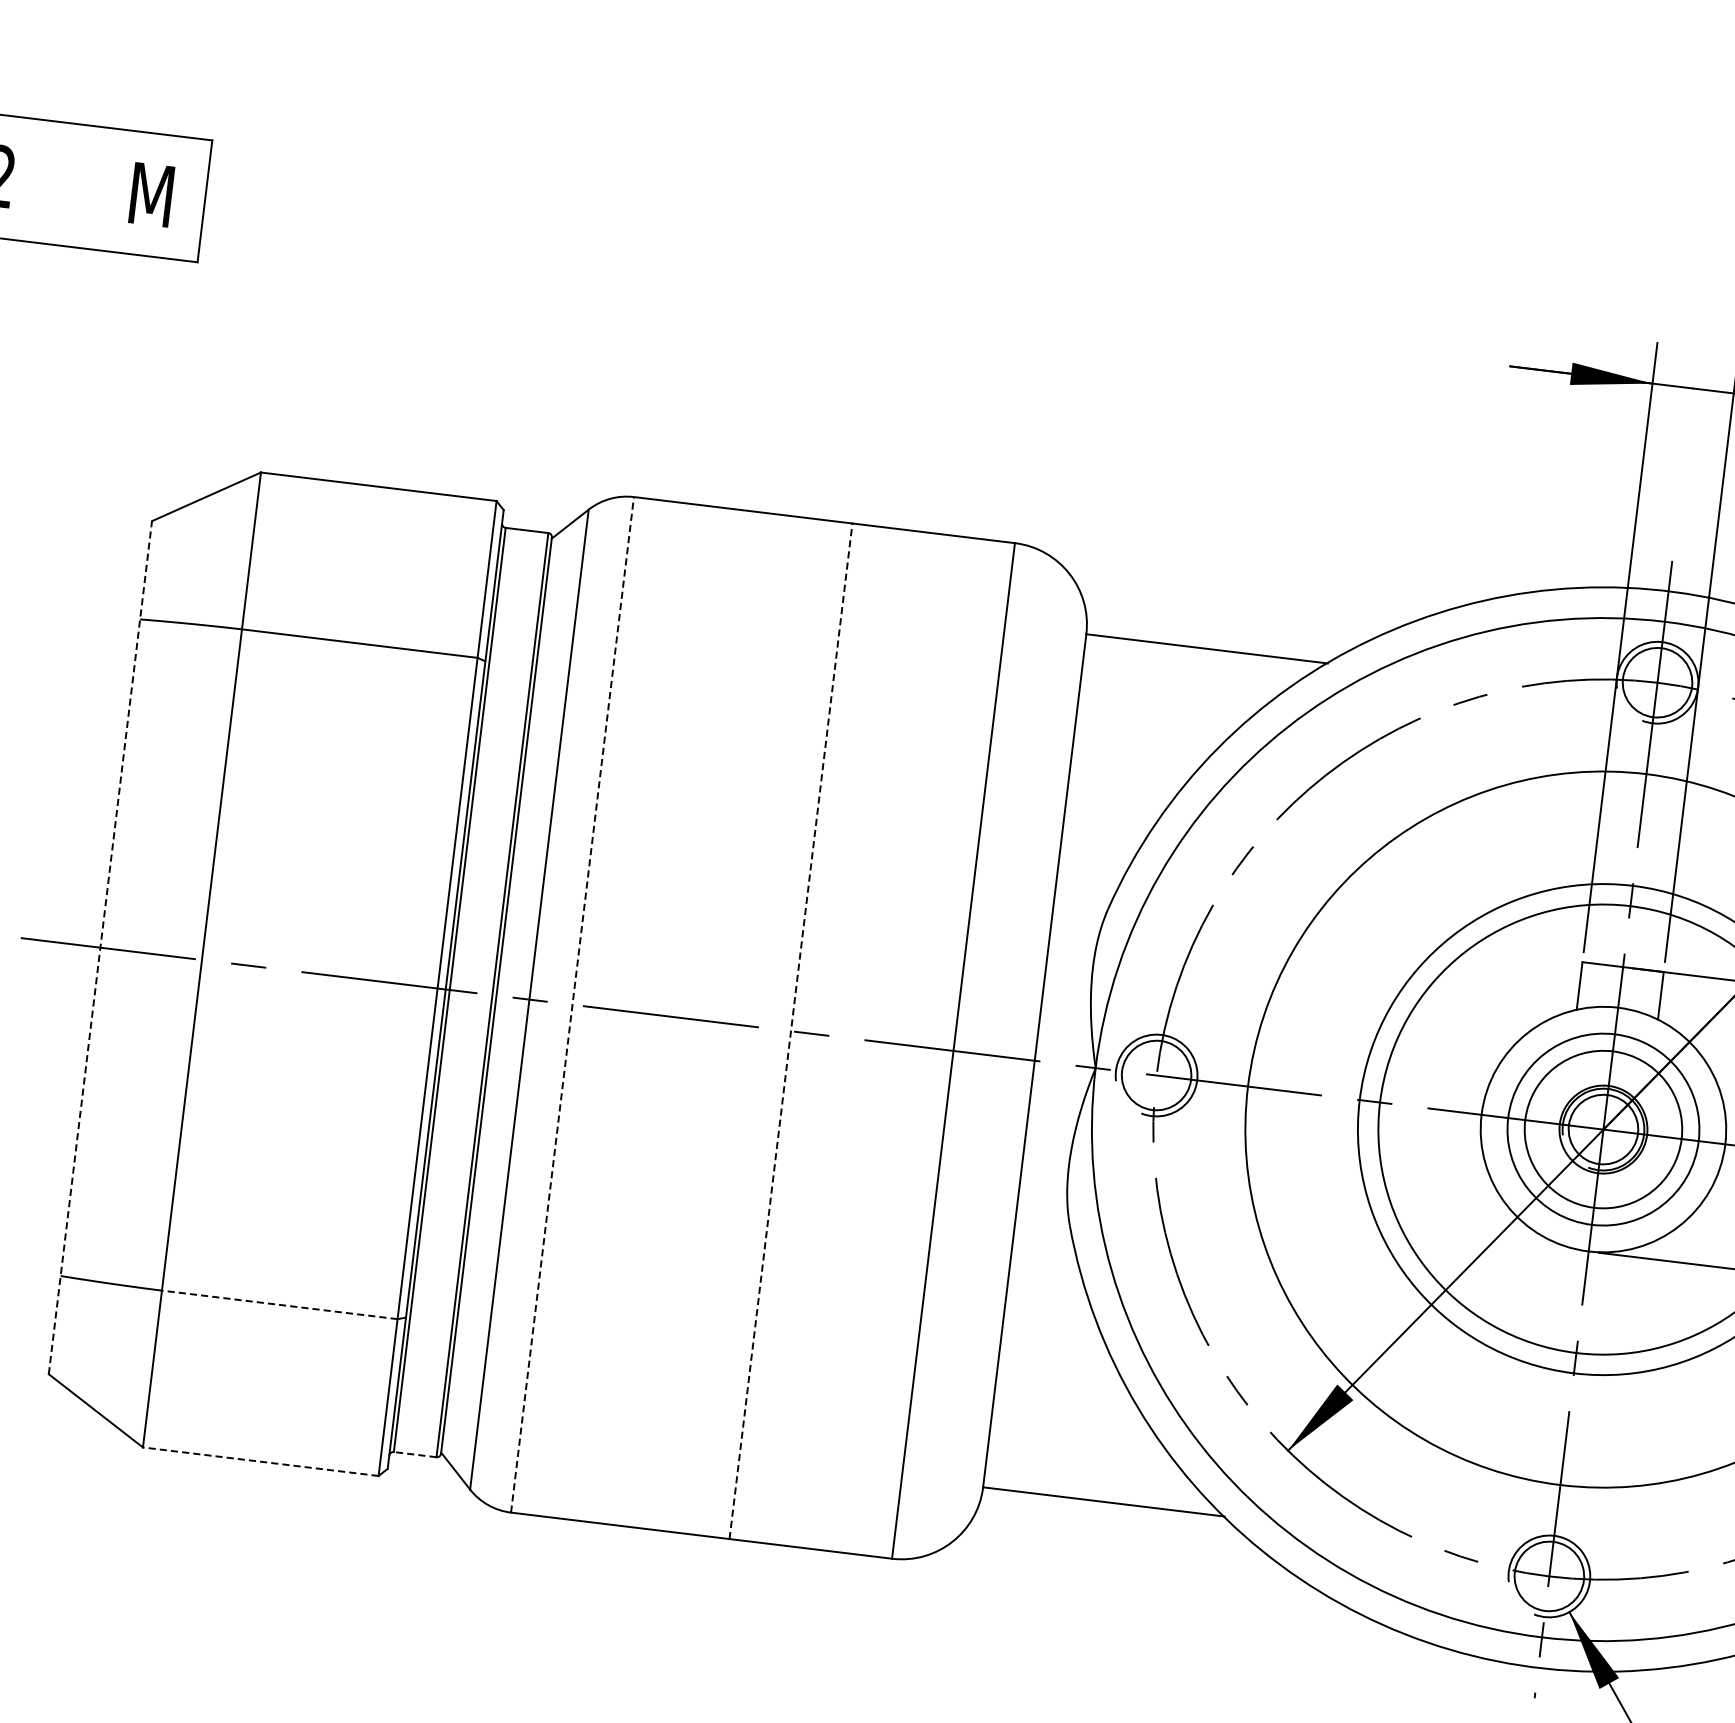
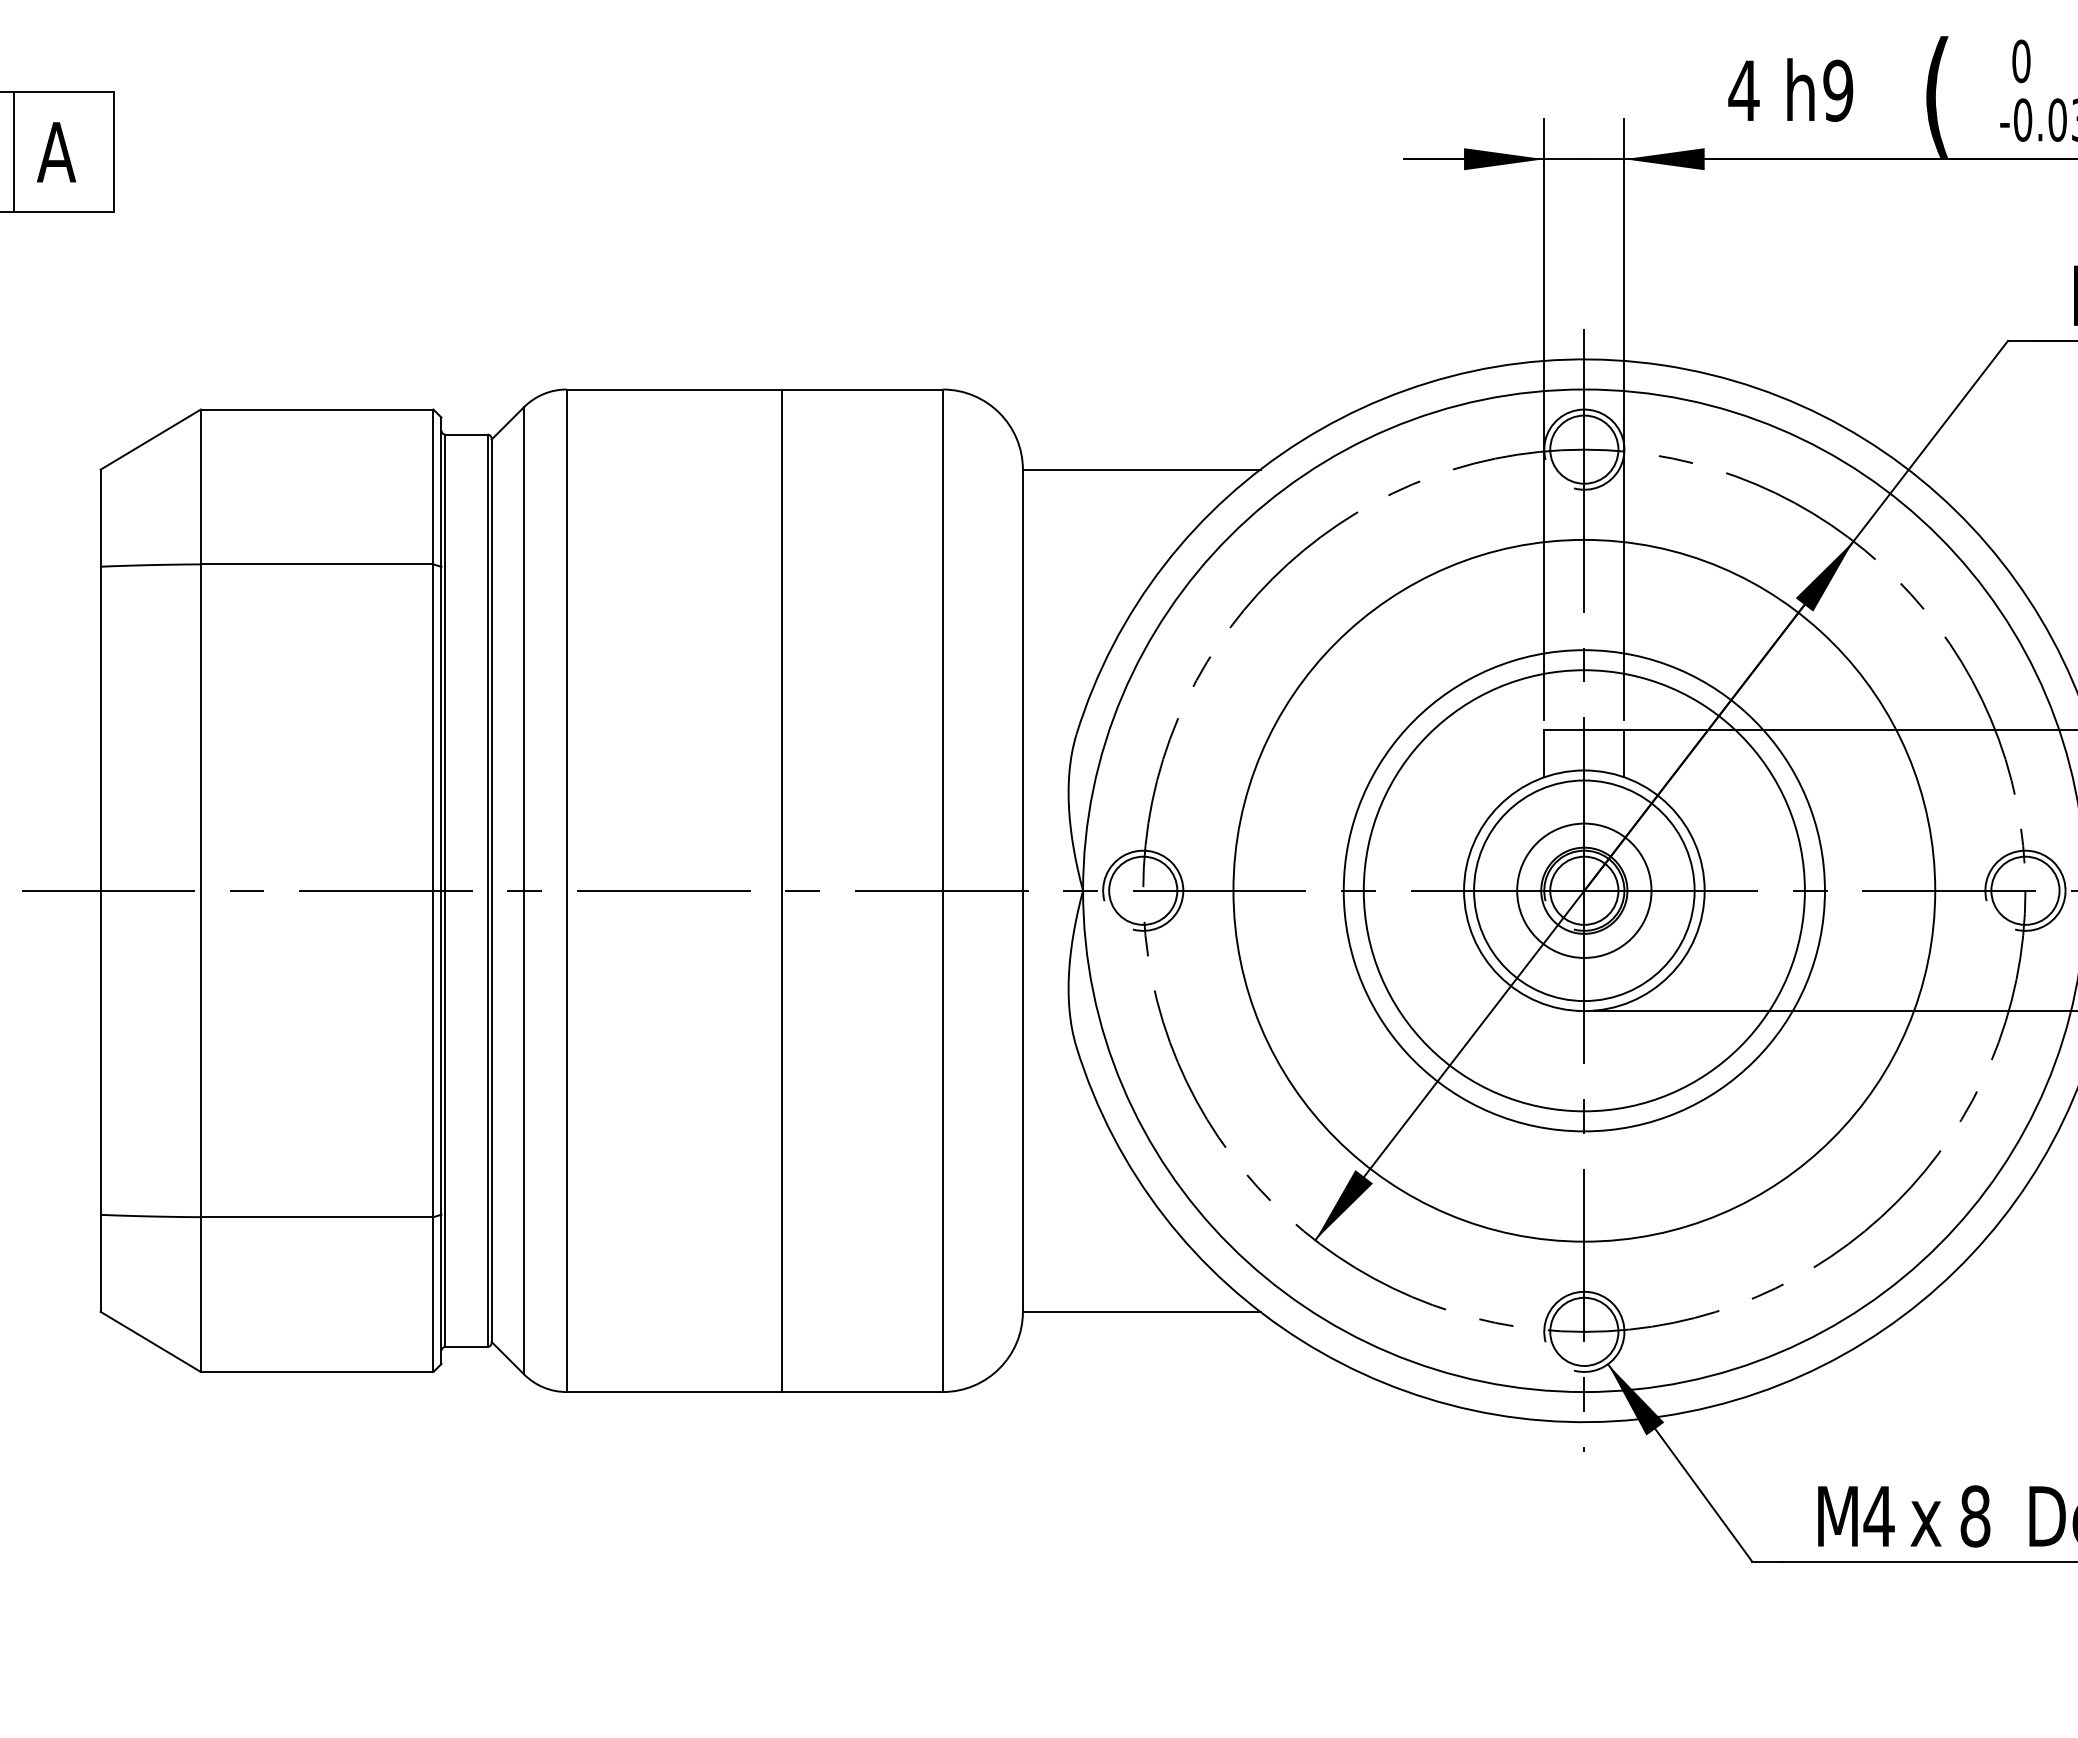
line: (102, 189) -> (13, 152), added
text: (148, 194) -> (58, 152), M -> A
line: (100, 947) -> (100, 890), dashed -> solid
line: (572, 1004) -> (566, 890), dashed -> solid
line: (791, 1031) -> (782, 890), dashed -> solid
circle: (1603, 1129) -> (1584, 890), size x0.71
circle: (1603, 1129) -> (1584, 890), size x1.43
line: (279, 1305) -> (316, 1217), dashed -> solid
line: (415, 1454) -> (466, 1346), dashed -> solid
line: (260, 1462) -> (316, 1372), dashed -> solid

